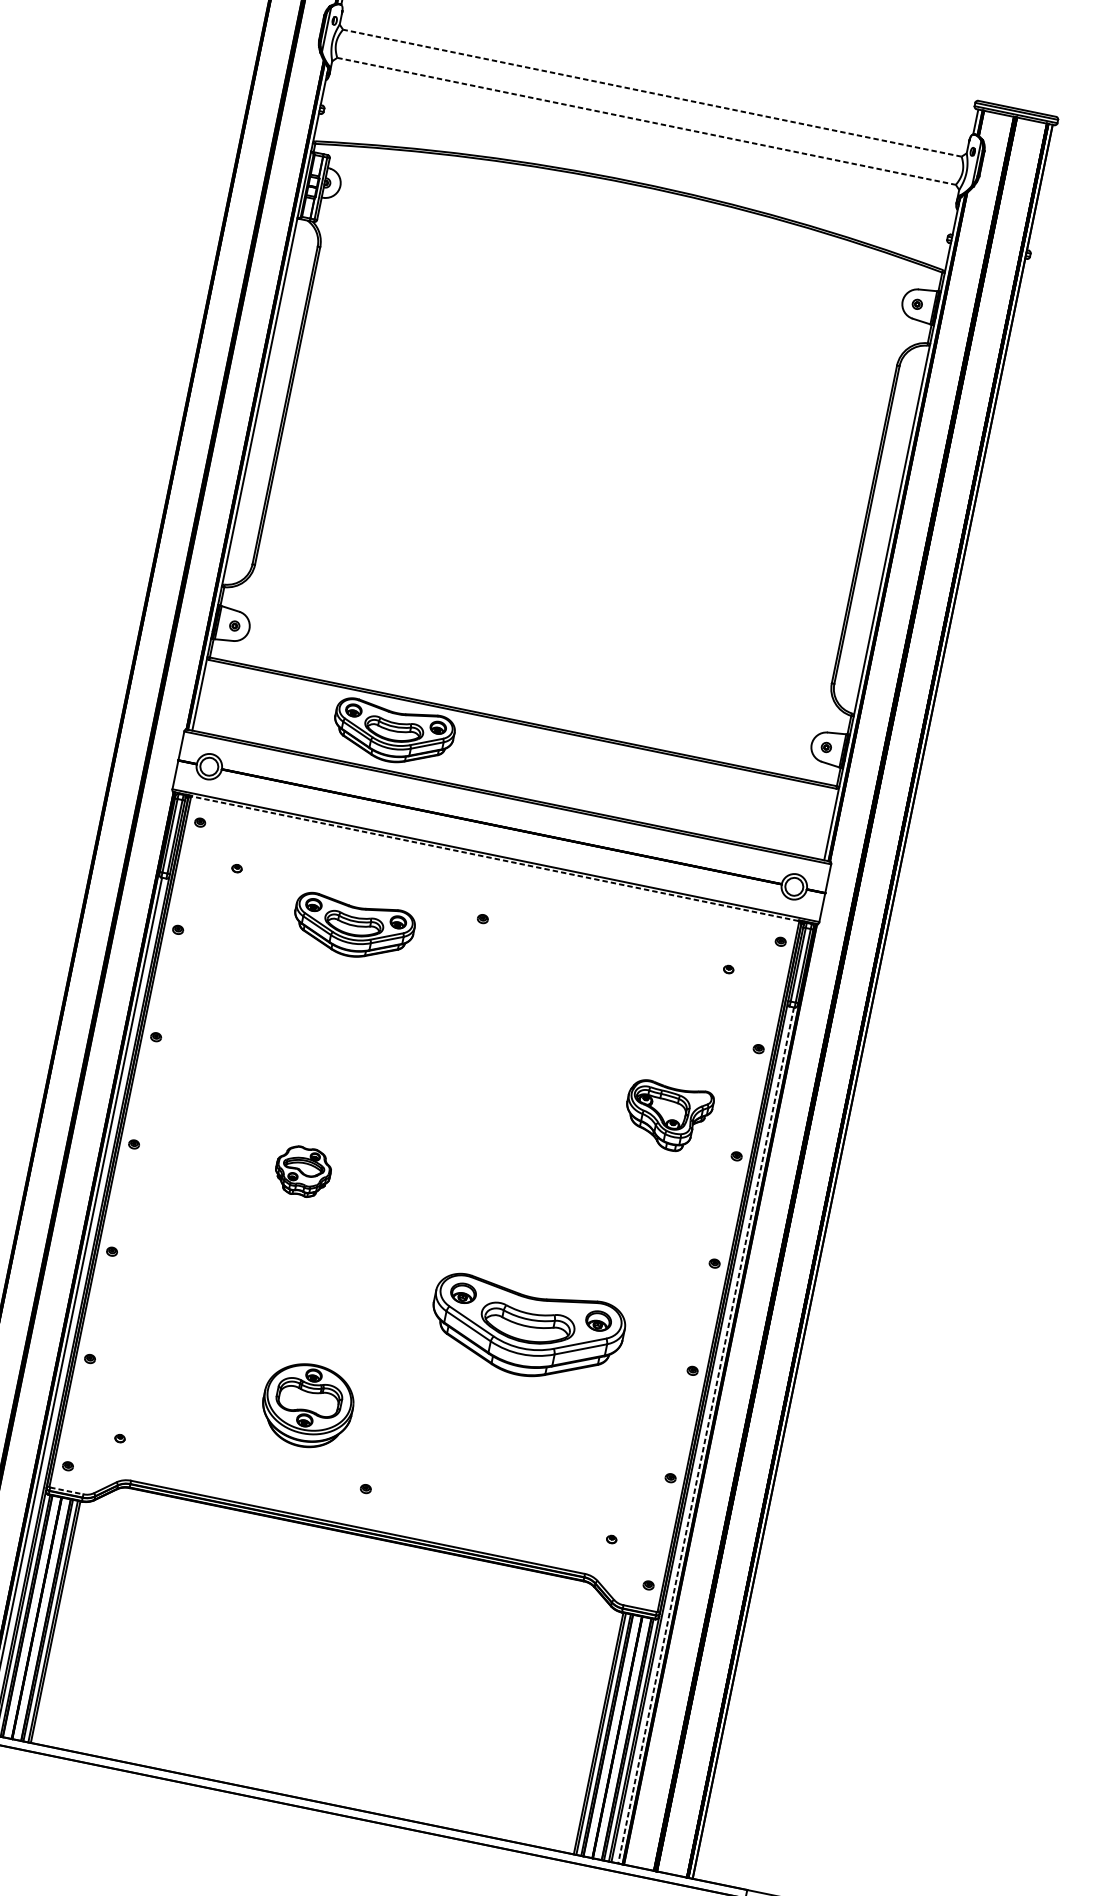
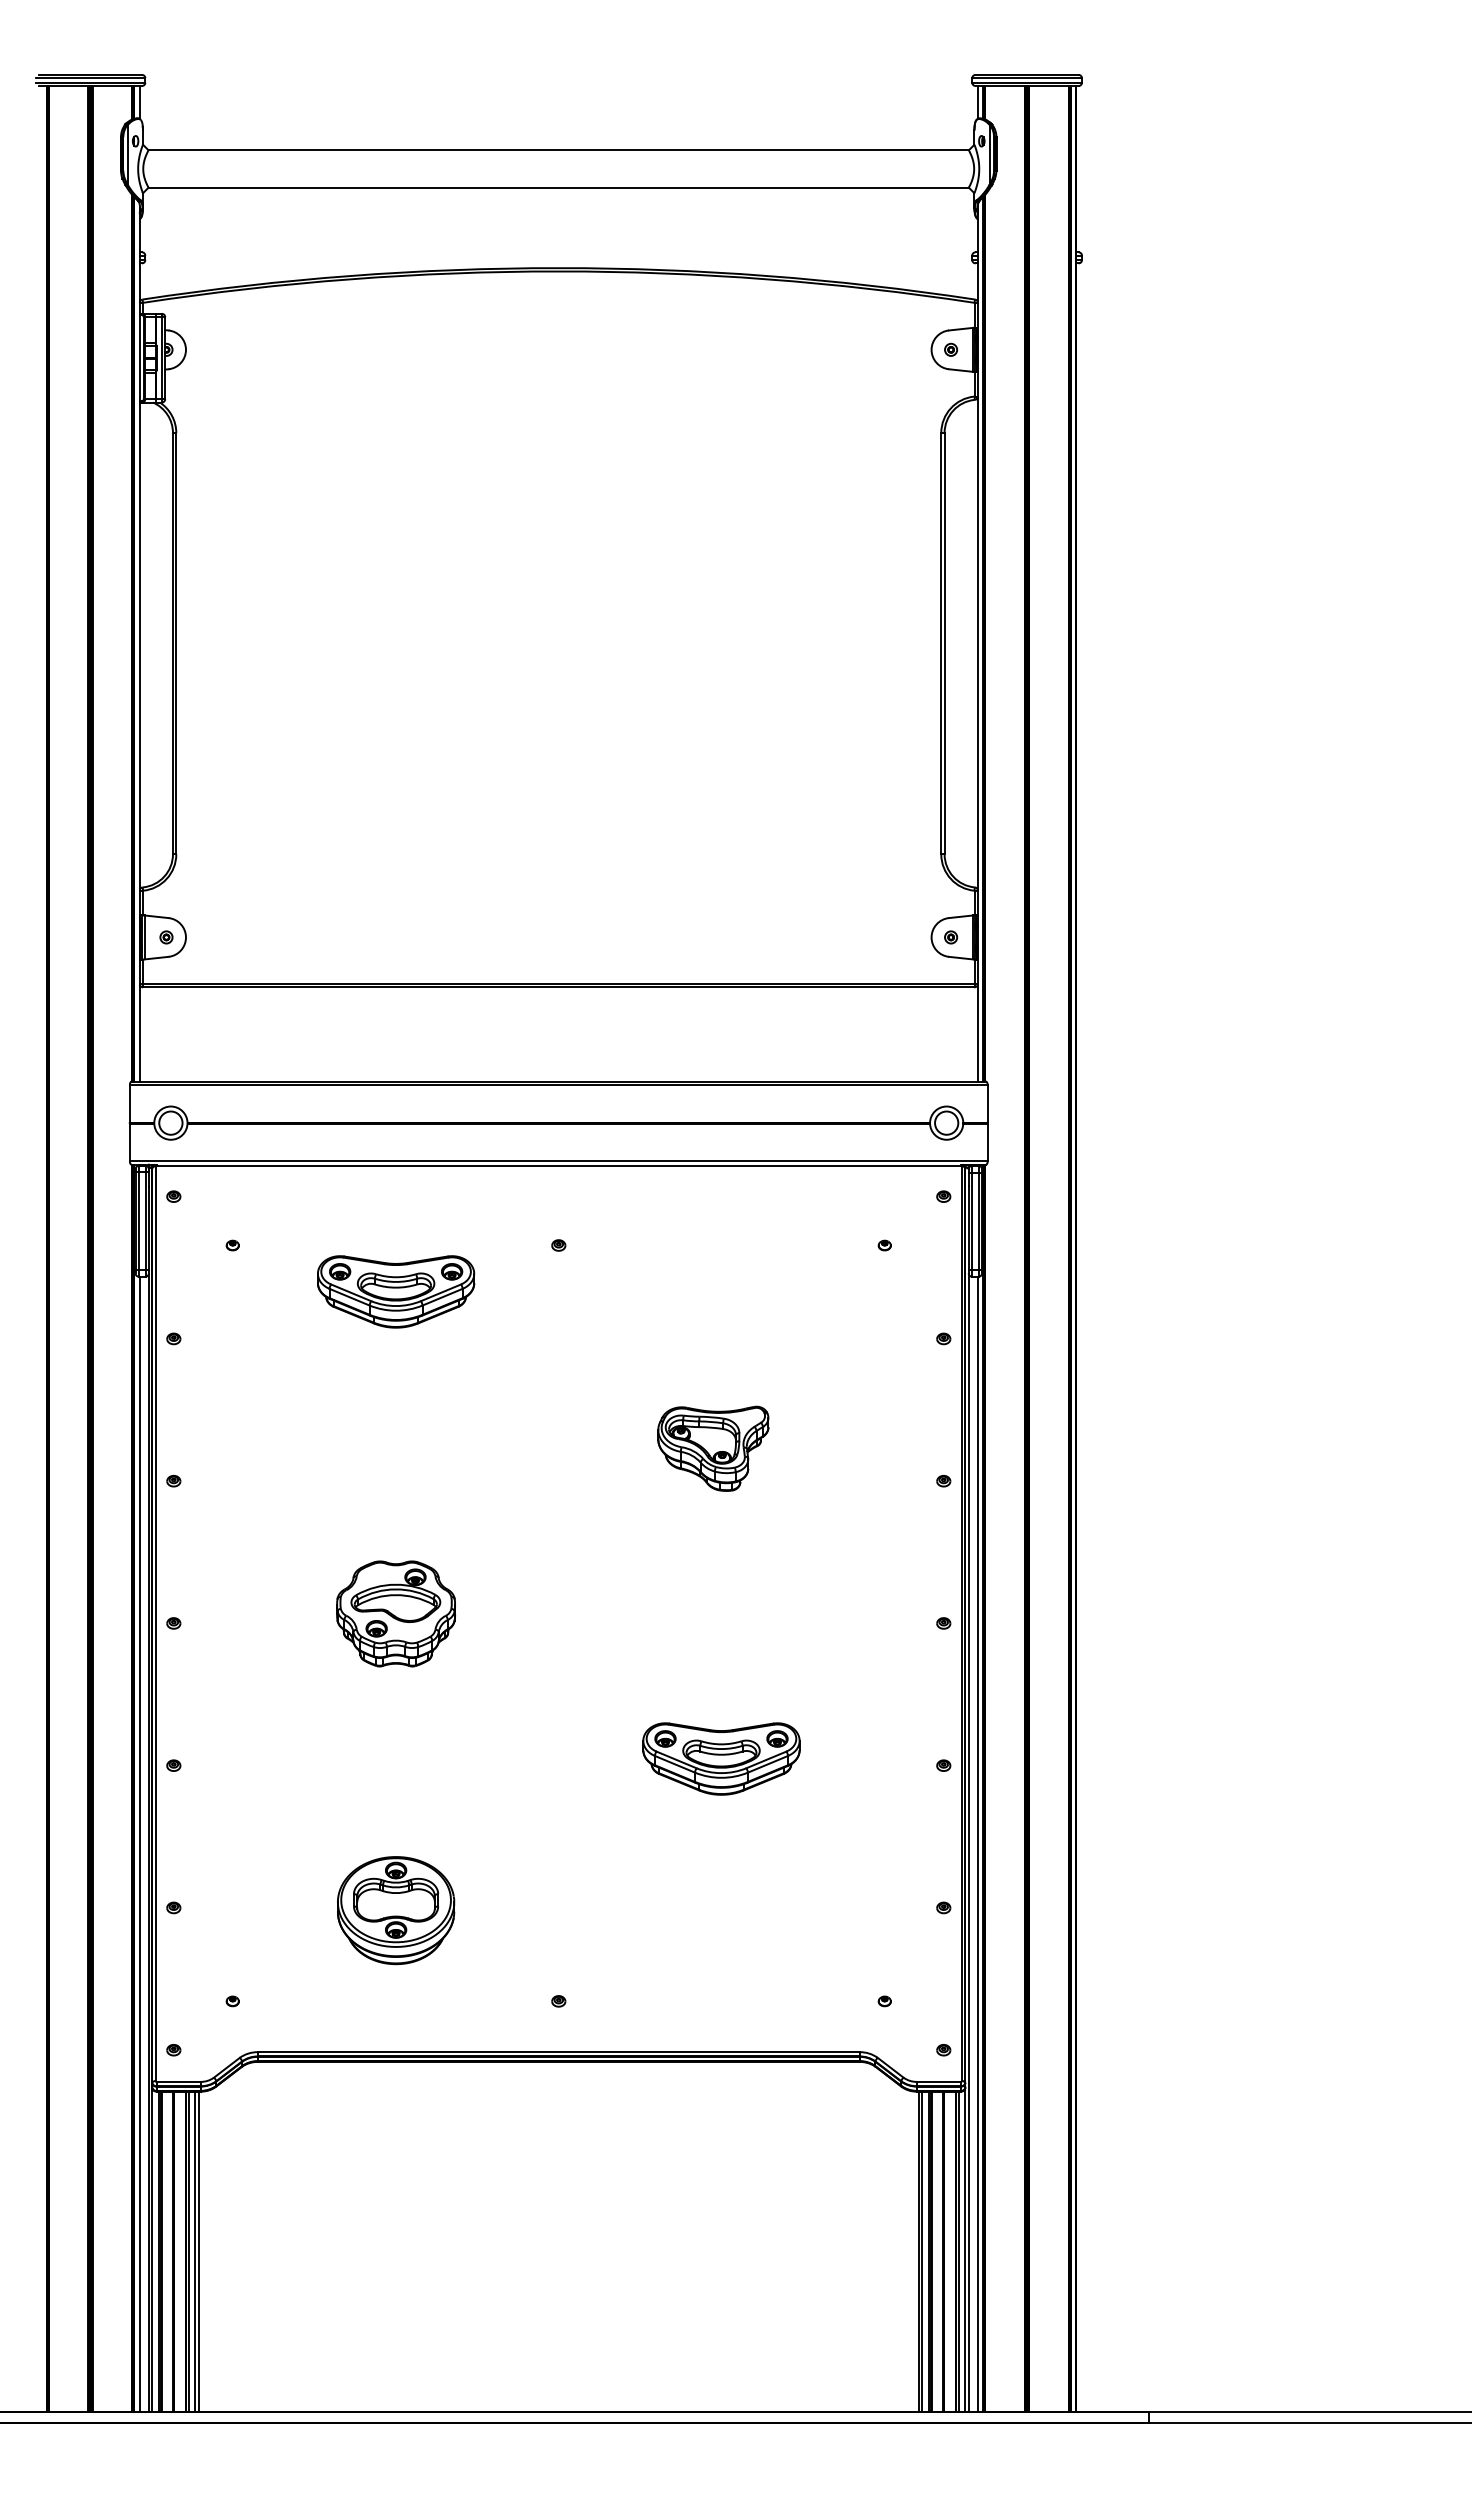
line: (652, 93) -> (558, 150), dashed -> solid
line: (647, 121) -> (559, 187), dashed -> solid
part: (393, 734) -> (396, 1033), removed
line: (495, 858) -> (558, 1165), dashed -> solid
part: (667, 1116) -> (713, 1448), moved
part: (302, 1171) -> (395, 1613), size x1.67
part: (526, 1331) -> (721, 1758), size x0.62
part: (308, 1405) -> (396, 1910), moved
line: (705, 1435) -> (977, 1844), dashed -> solid
line: (67, 1490) -> (179, 2081), dashed -> solid

